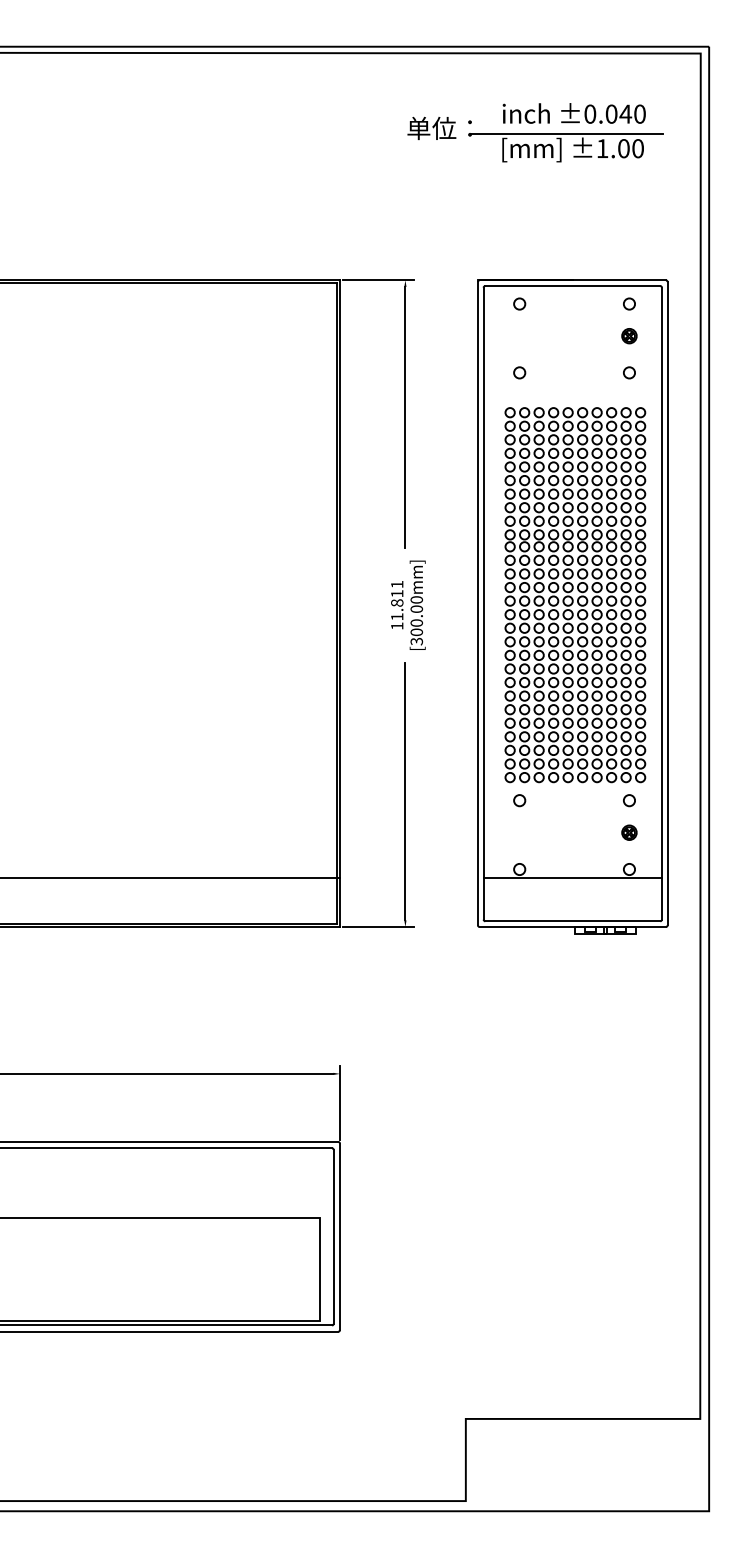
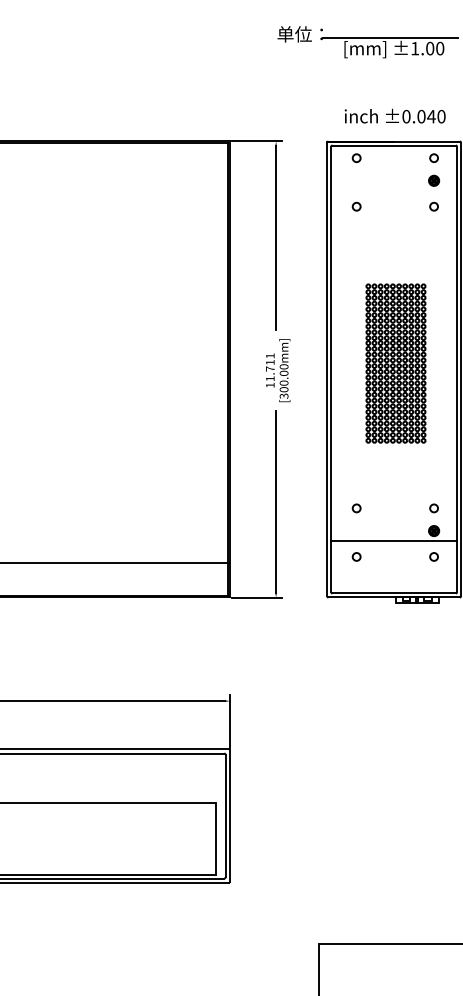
text: (573, 113) -> (394, 116), moved
part: (575, 595) -> (396, 363), size x0.6
text: (397, 602) -> (270, 368), 11.811 -> 11.711
line: (572, 878) -> (393, 541), moved

